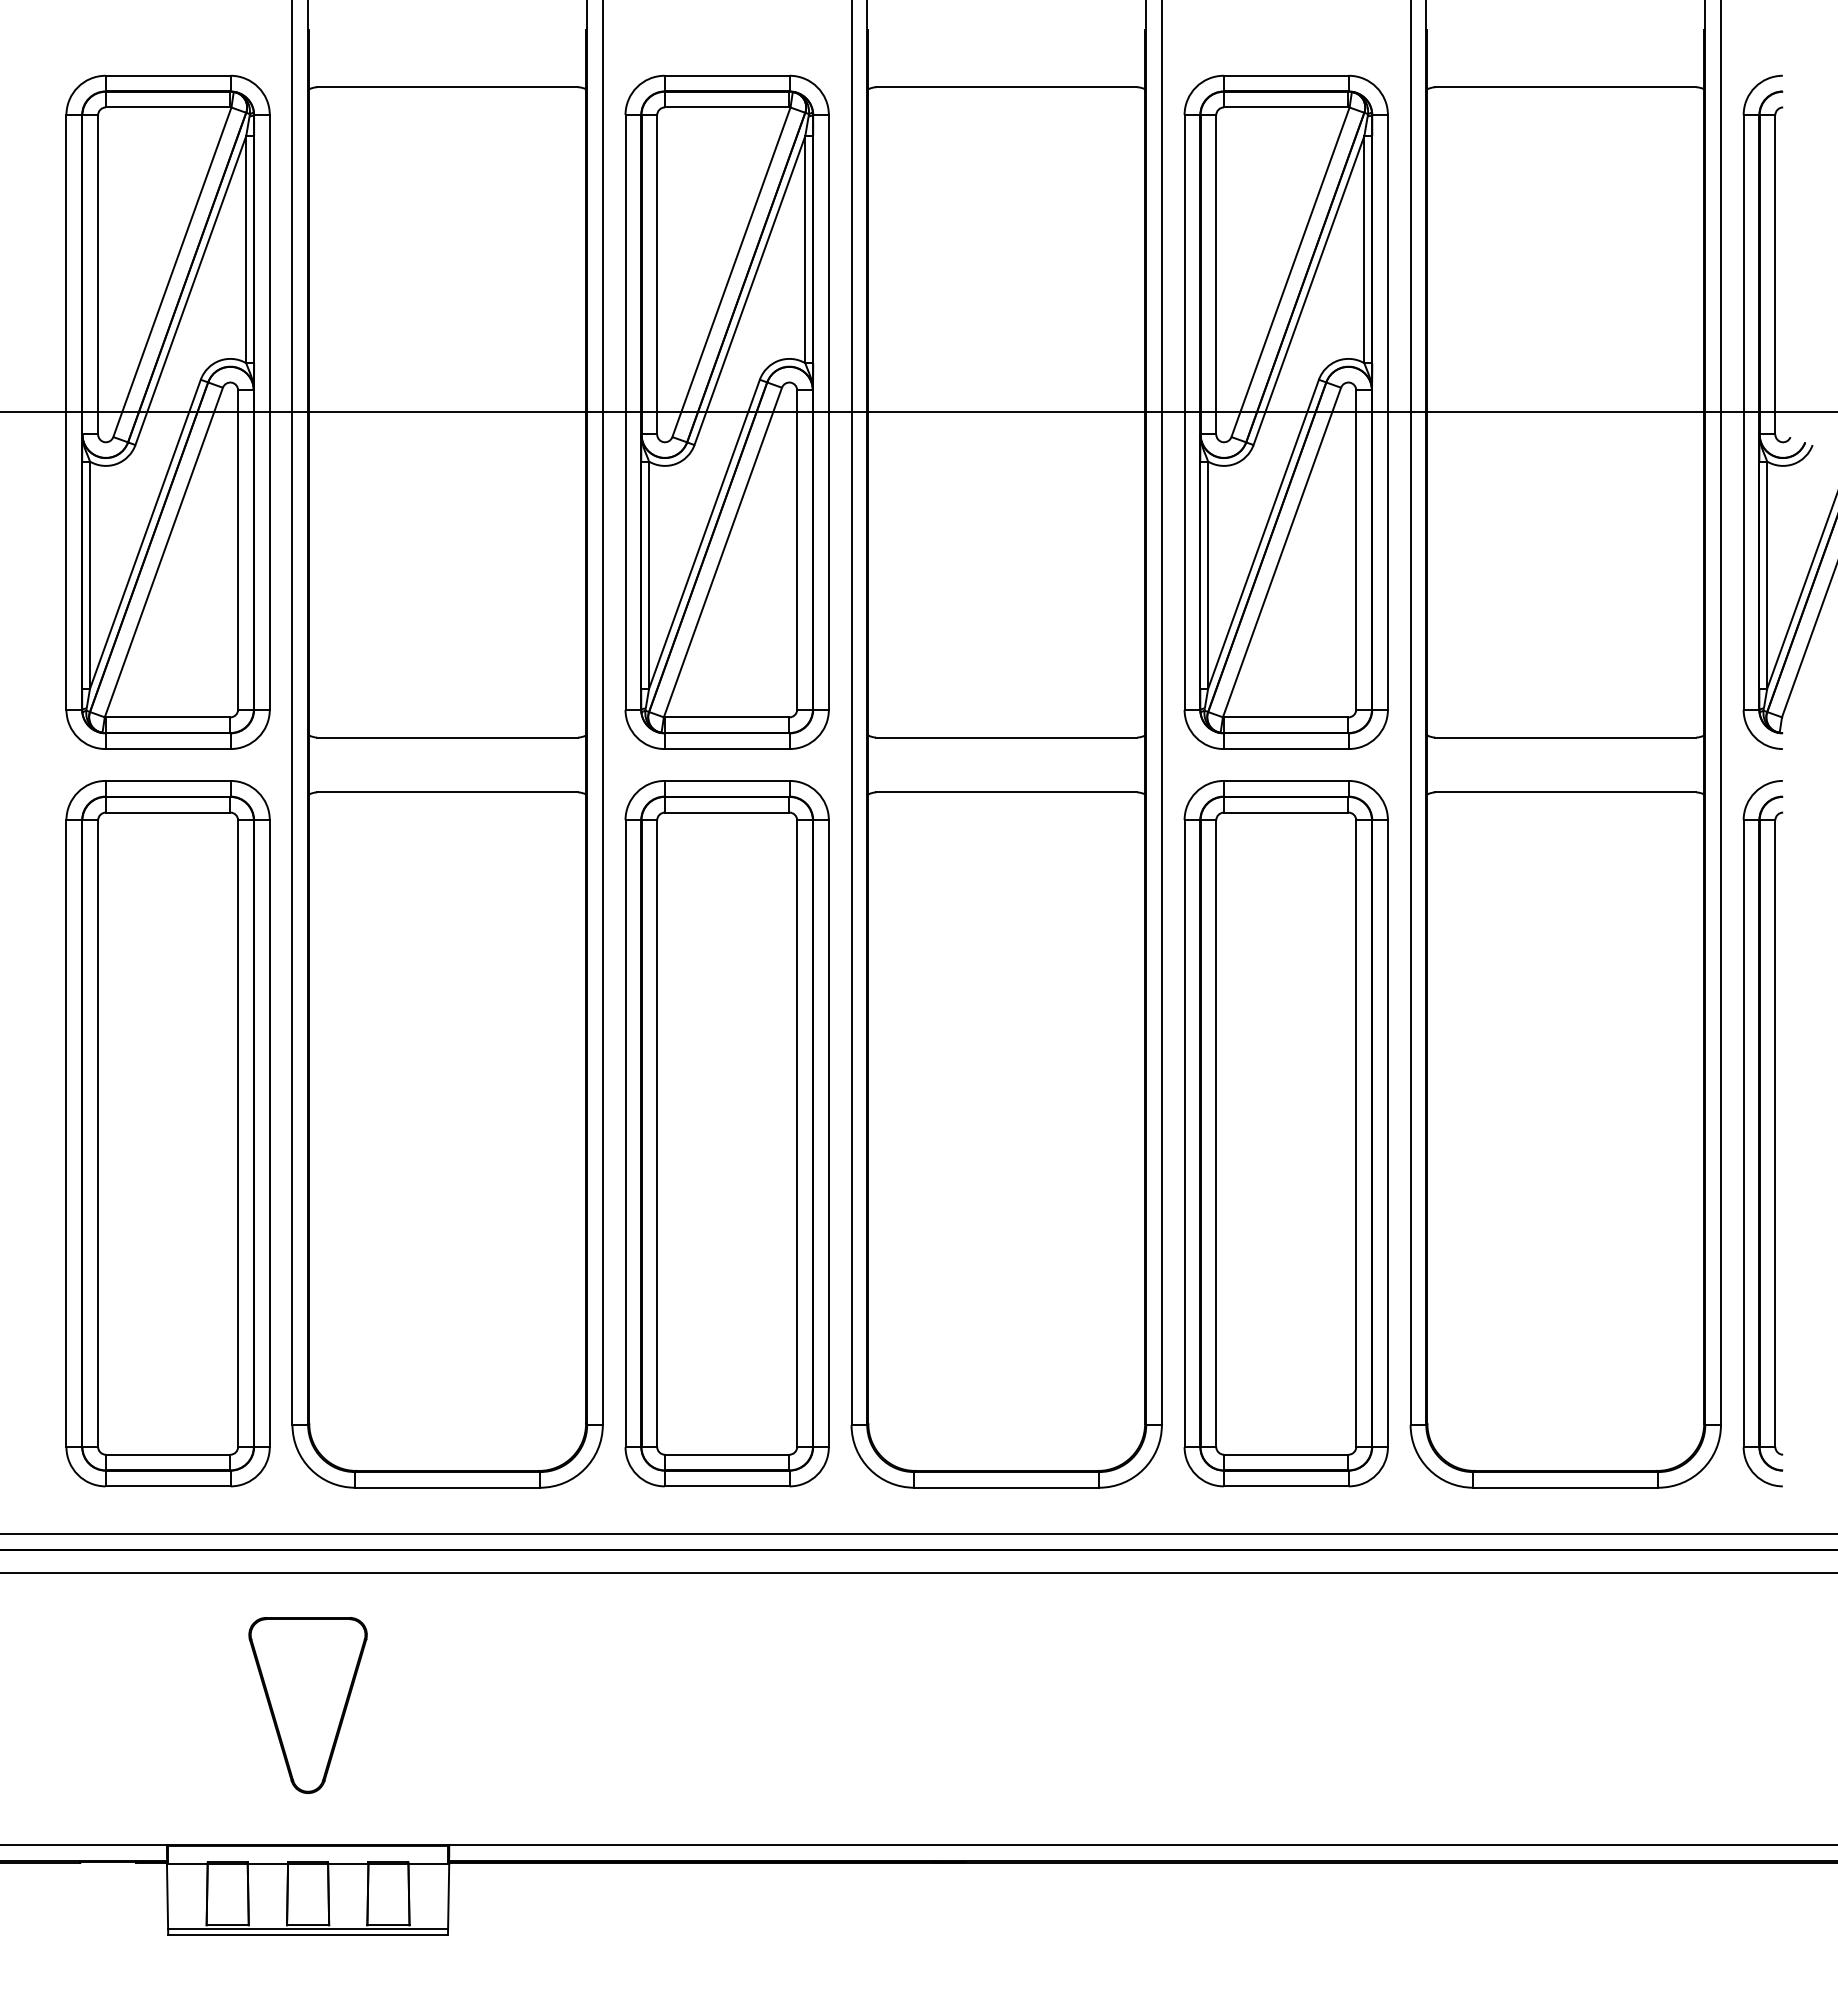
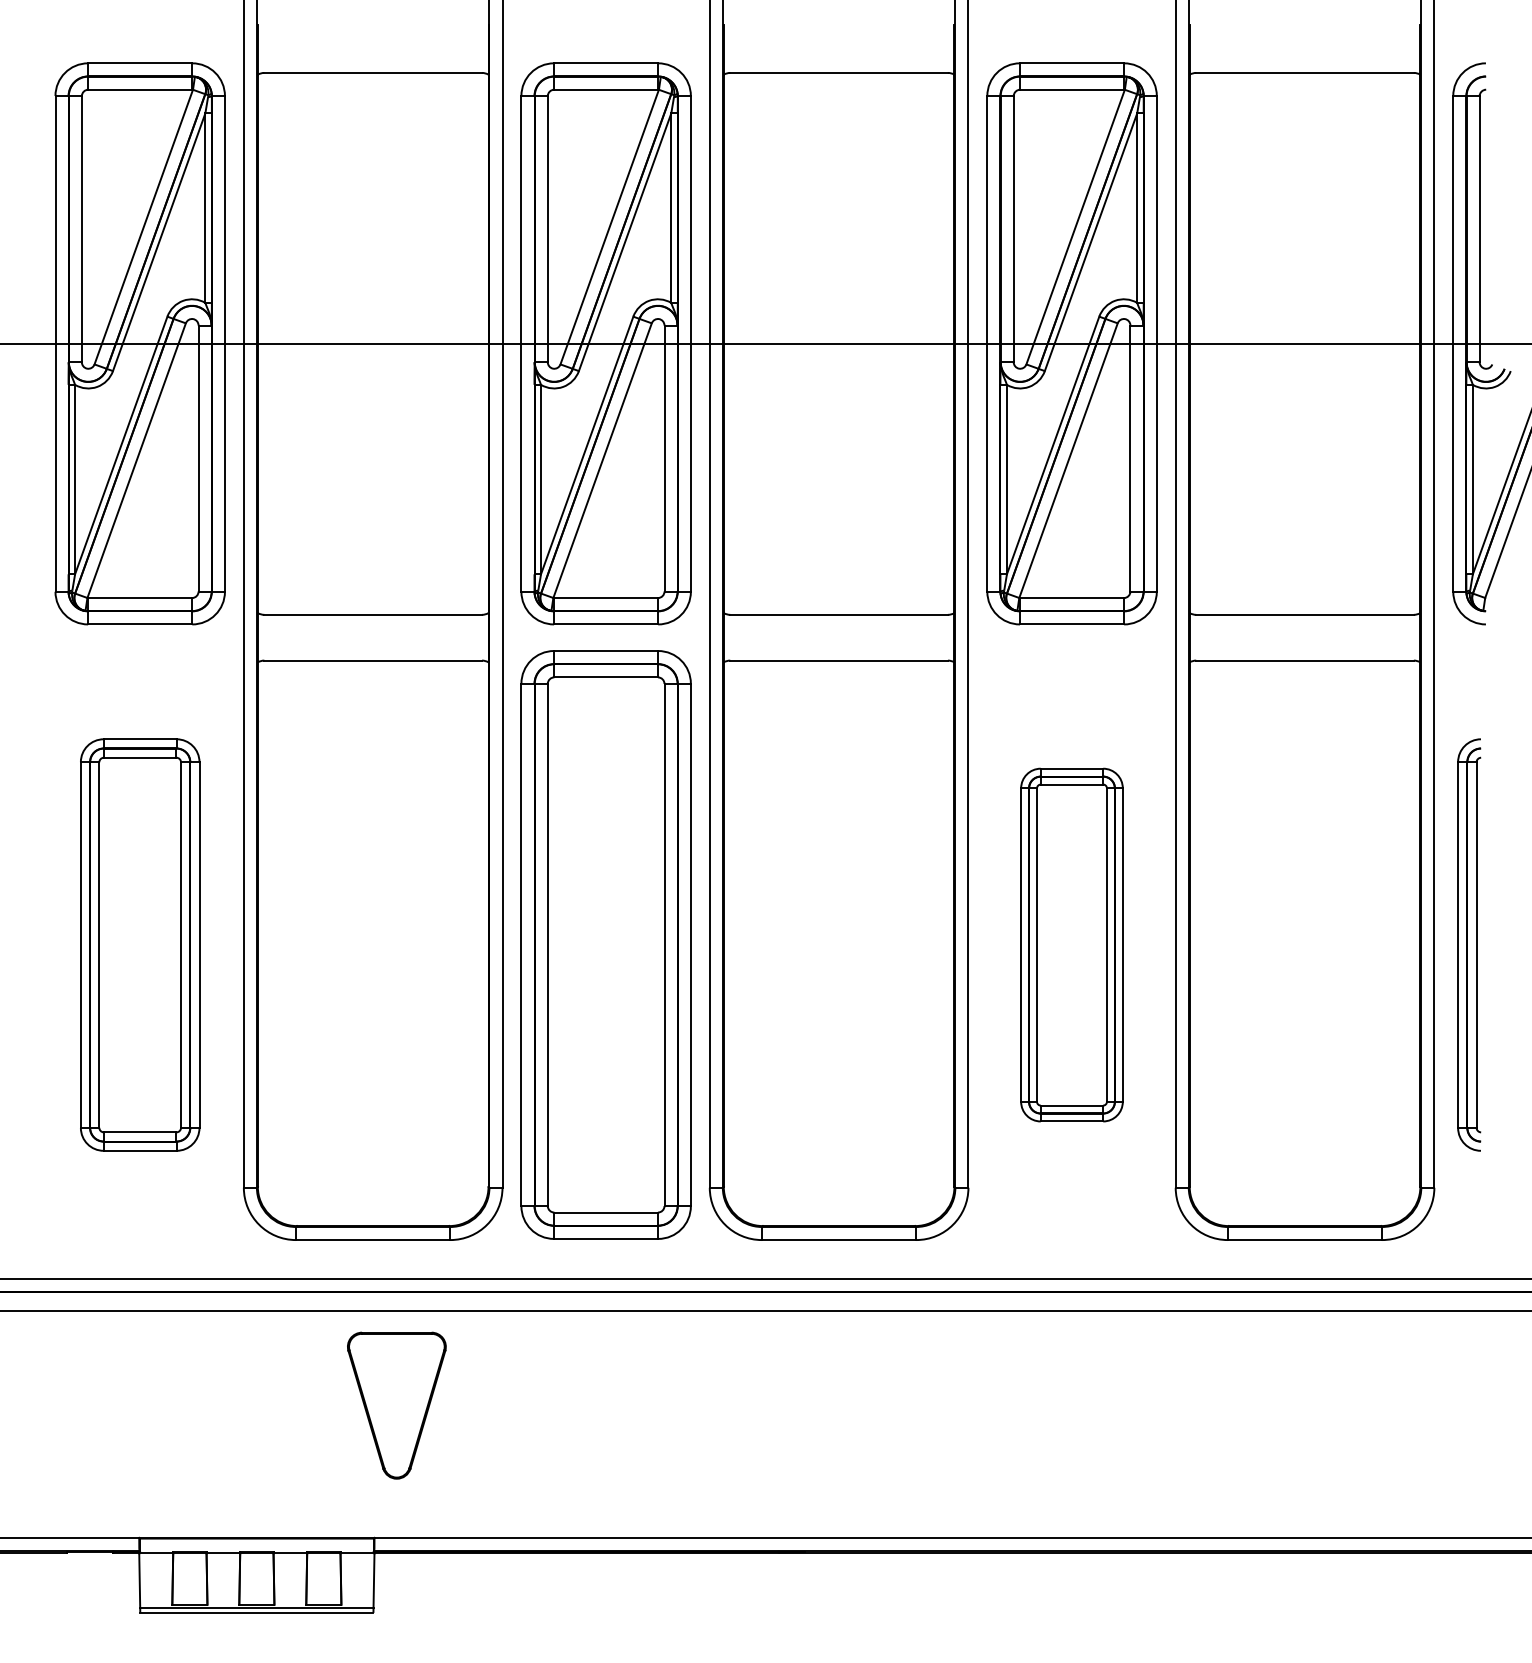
part: (167, 1133) -> (139, 944), size x0.7
part: (1285, 1133) -> (1071, 944), size x0.6
part: (1762, 1133) -> (1468, 944), size x0.7
part: (307, 1705) -> (396, 1405), moved

